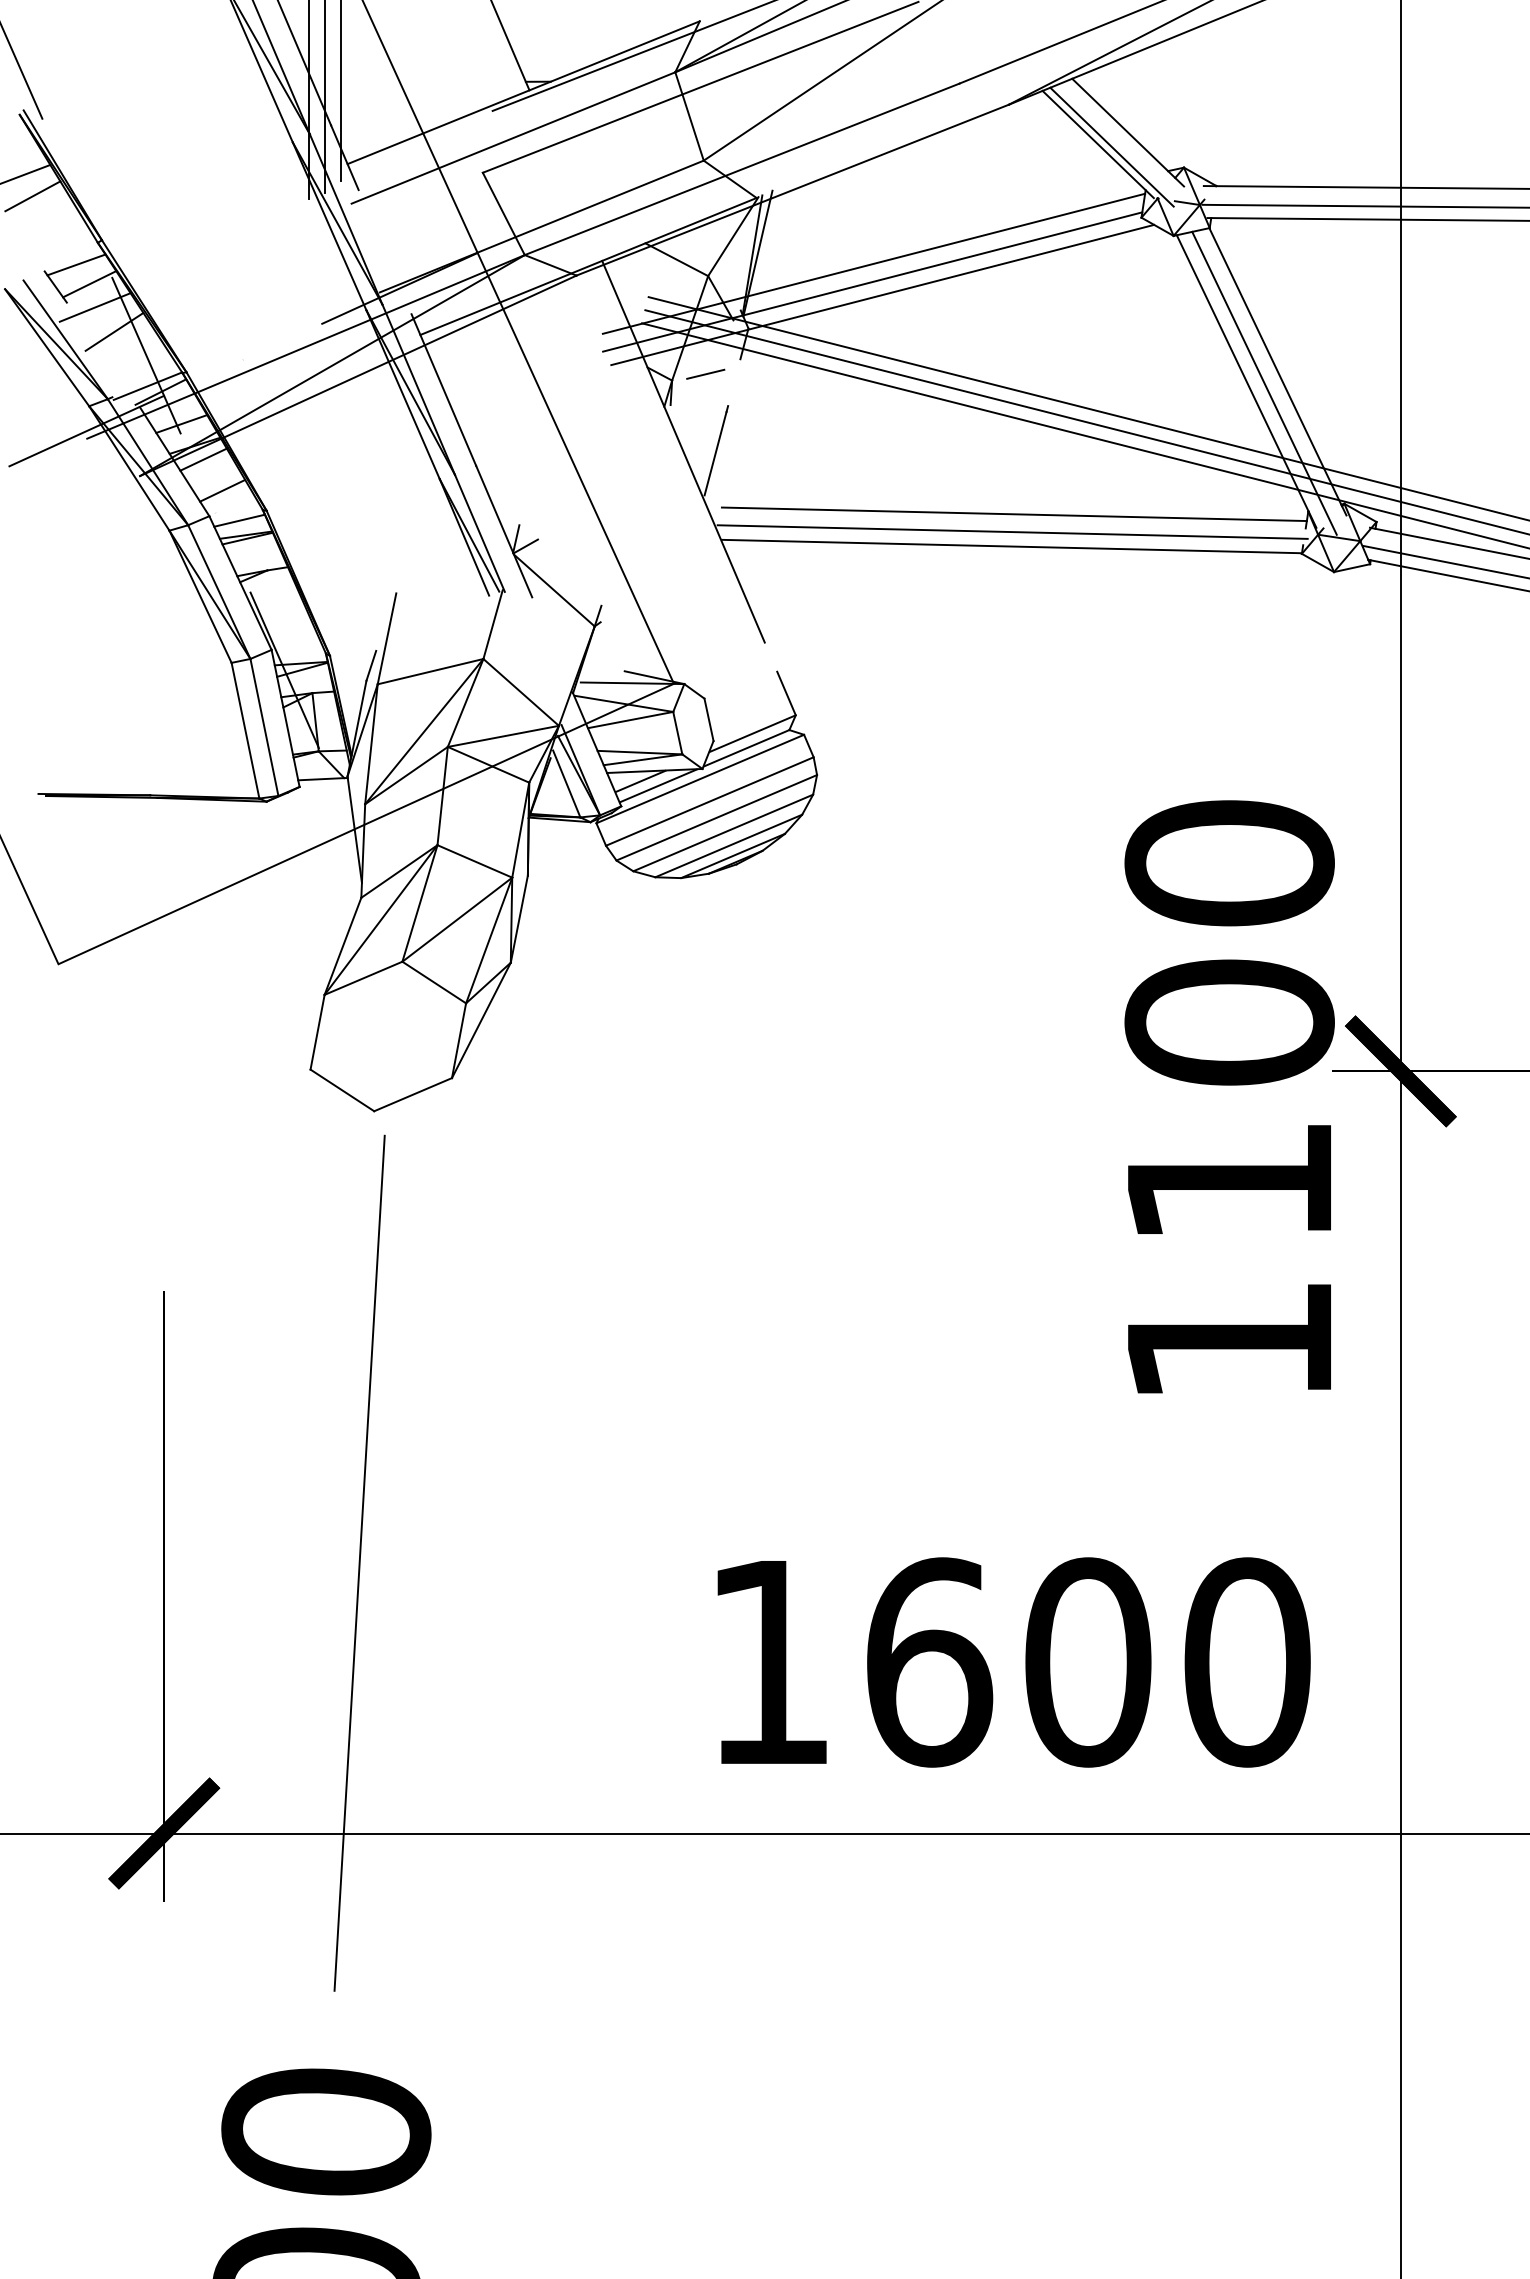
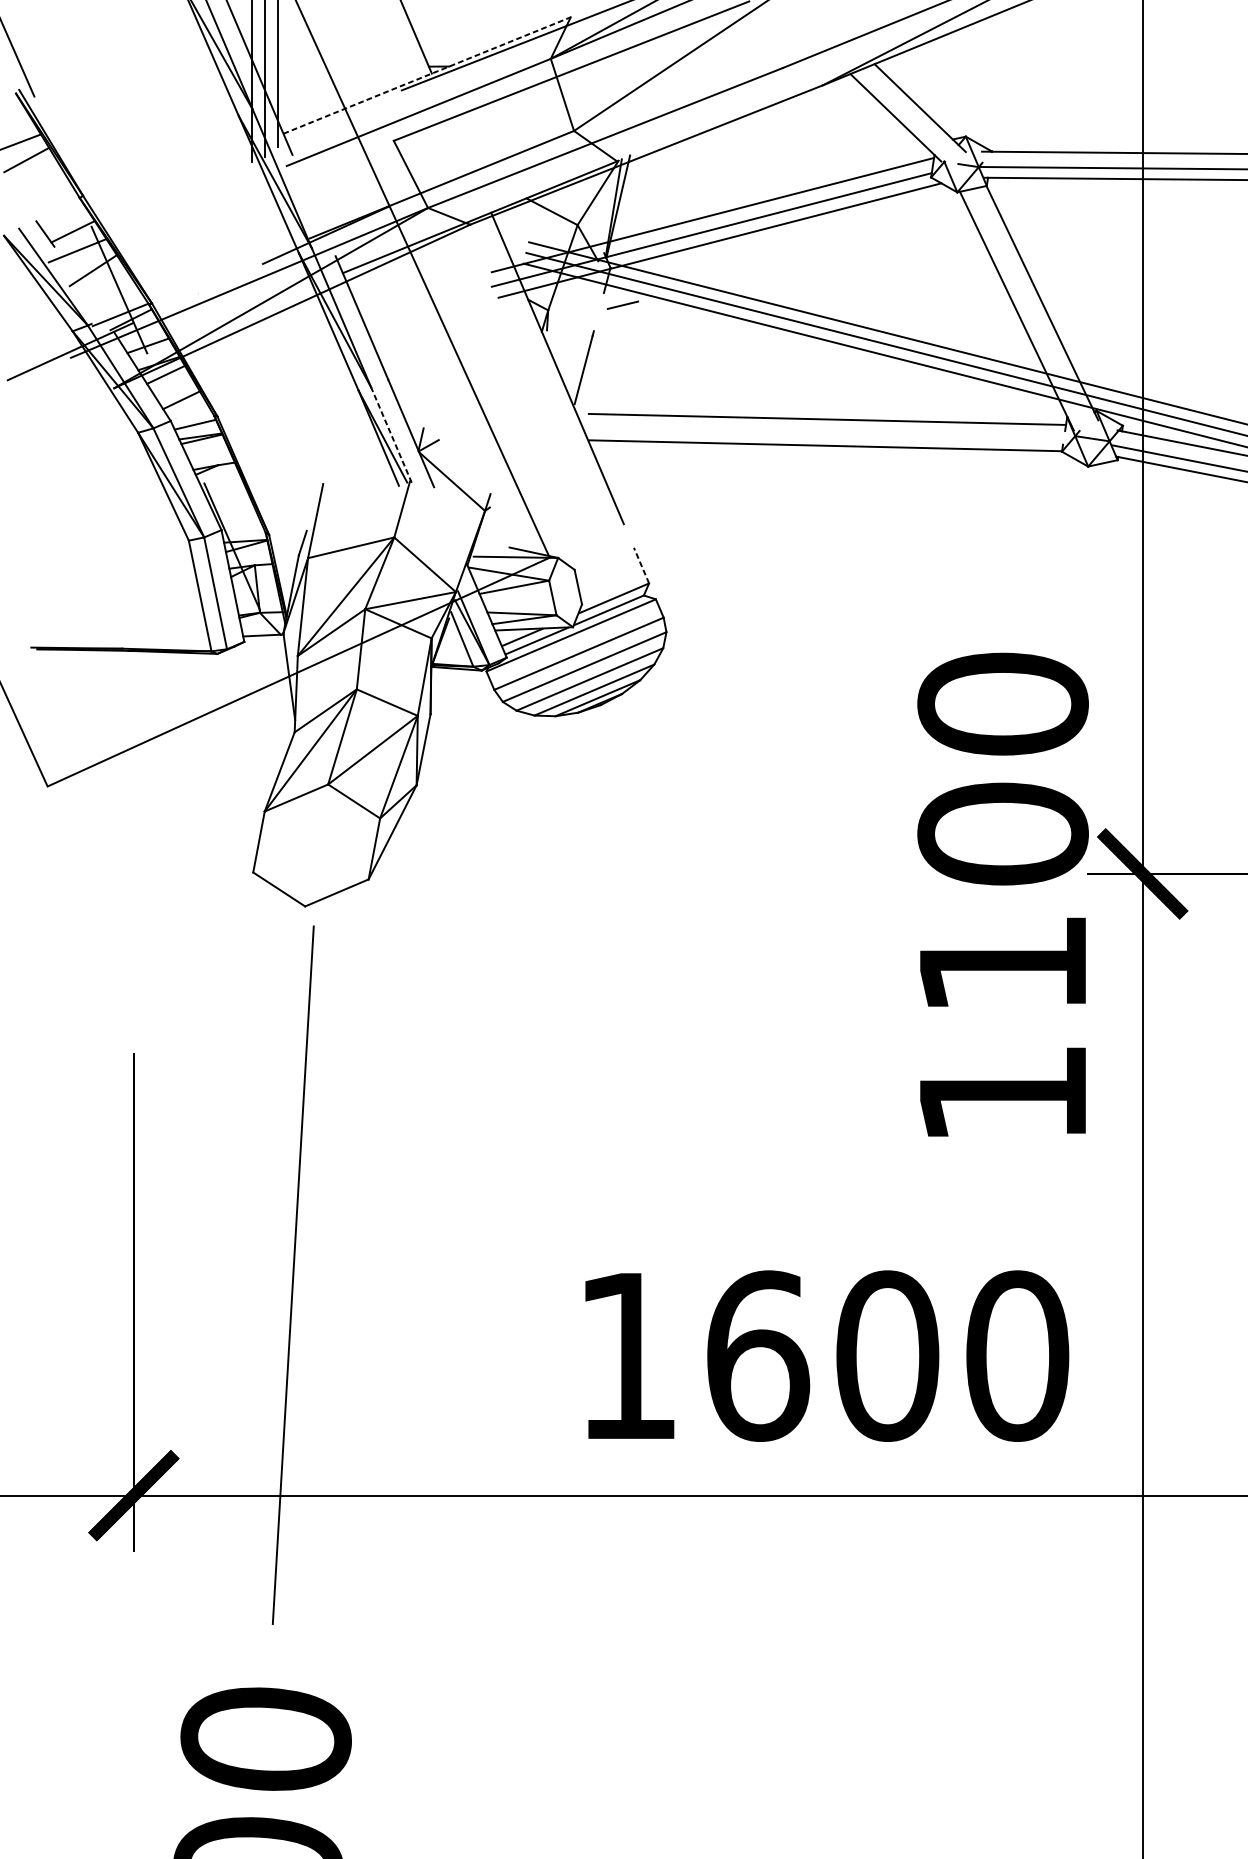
line: (524, 92) -> (427, 75), solid -> dashed
line: (1111, 146) -> (906, 119), removed
line: (76, 264) -> (62, 215), removed
line: (705, 373) -> (622, 304), moved
line: (1264, 382) -> (1031, 311), removed
line: (1012, 531) -> (825, 433), removed
line: (479, 533) -> (391, 435), solid -> dashed
line: (786, 693) -> (641, 565), solid -> dashed

